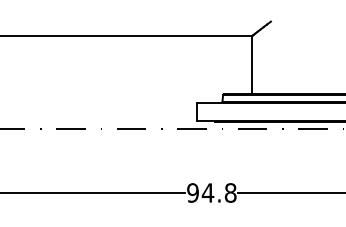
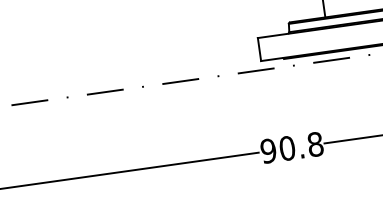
text: (207, 192) -> (286, 147), 94.8 -> 90.8

